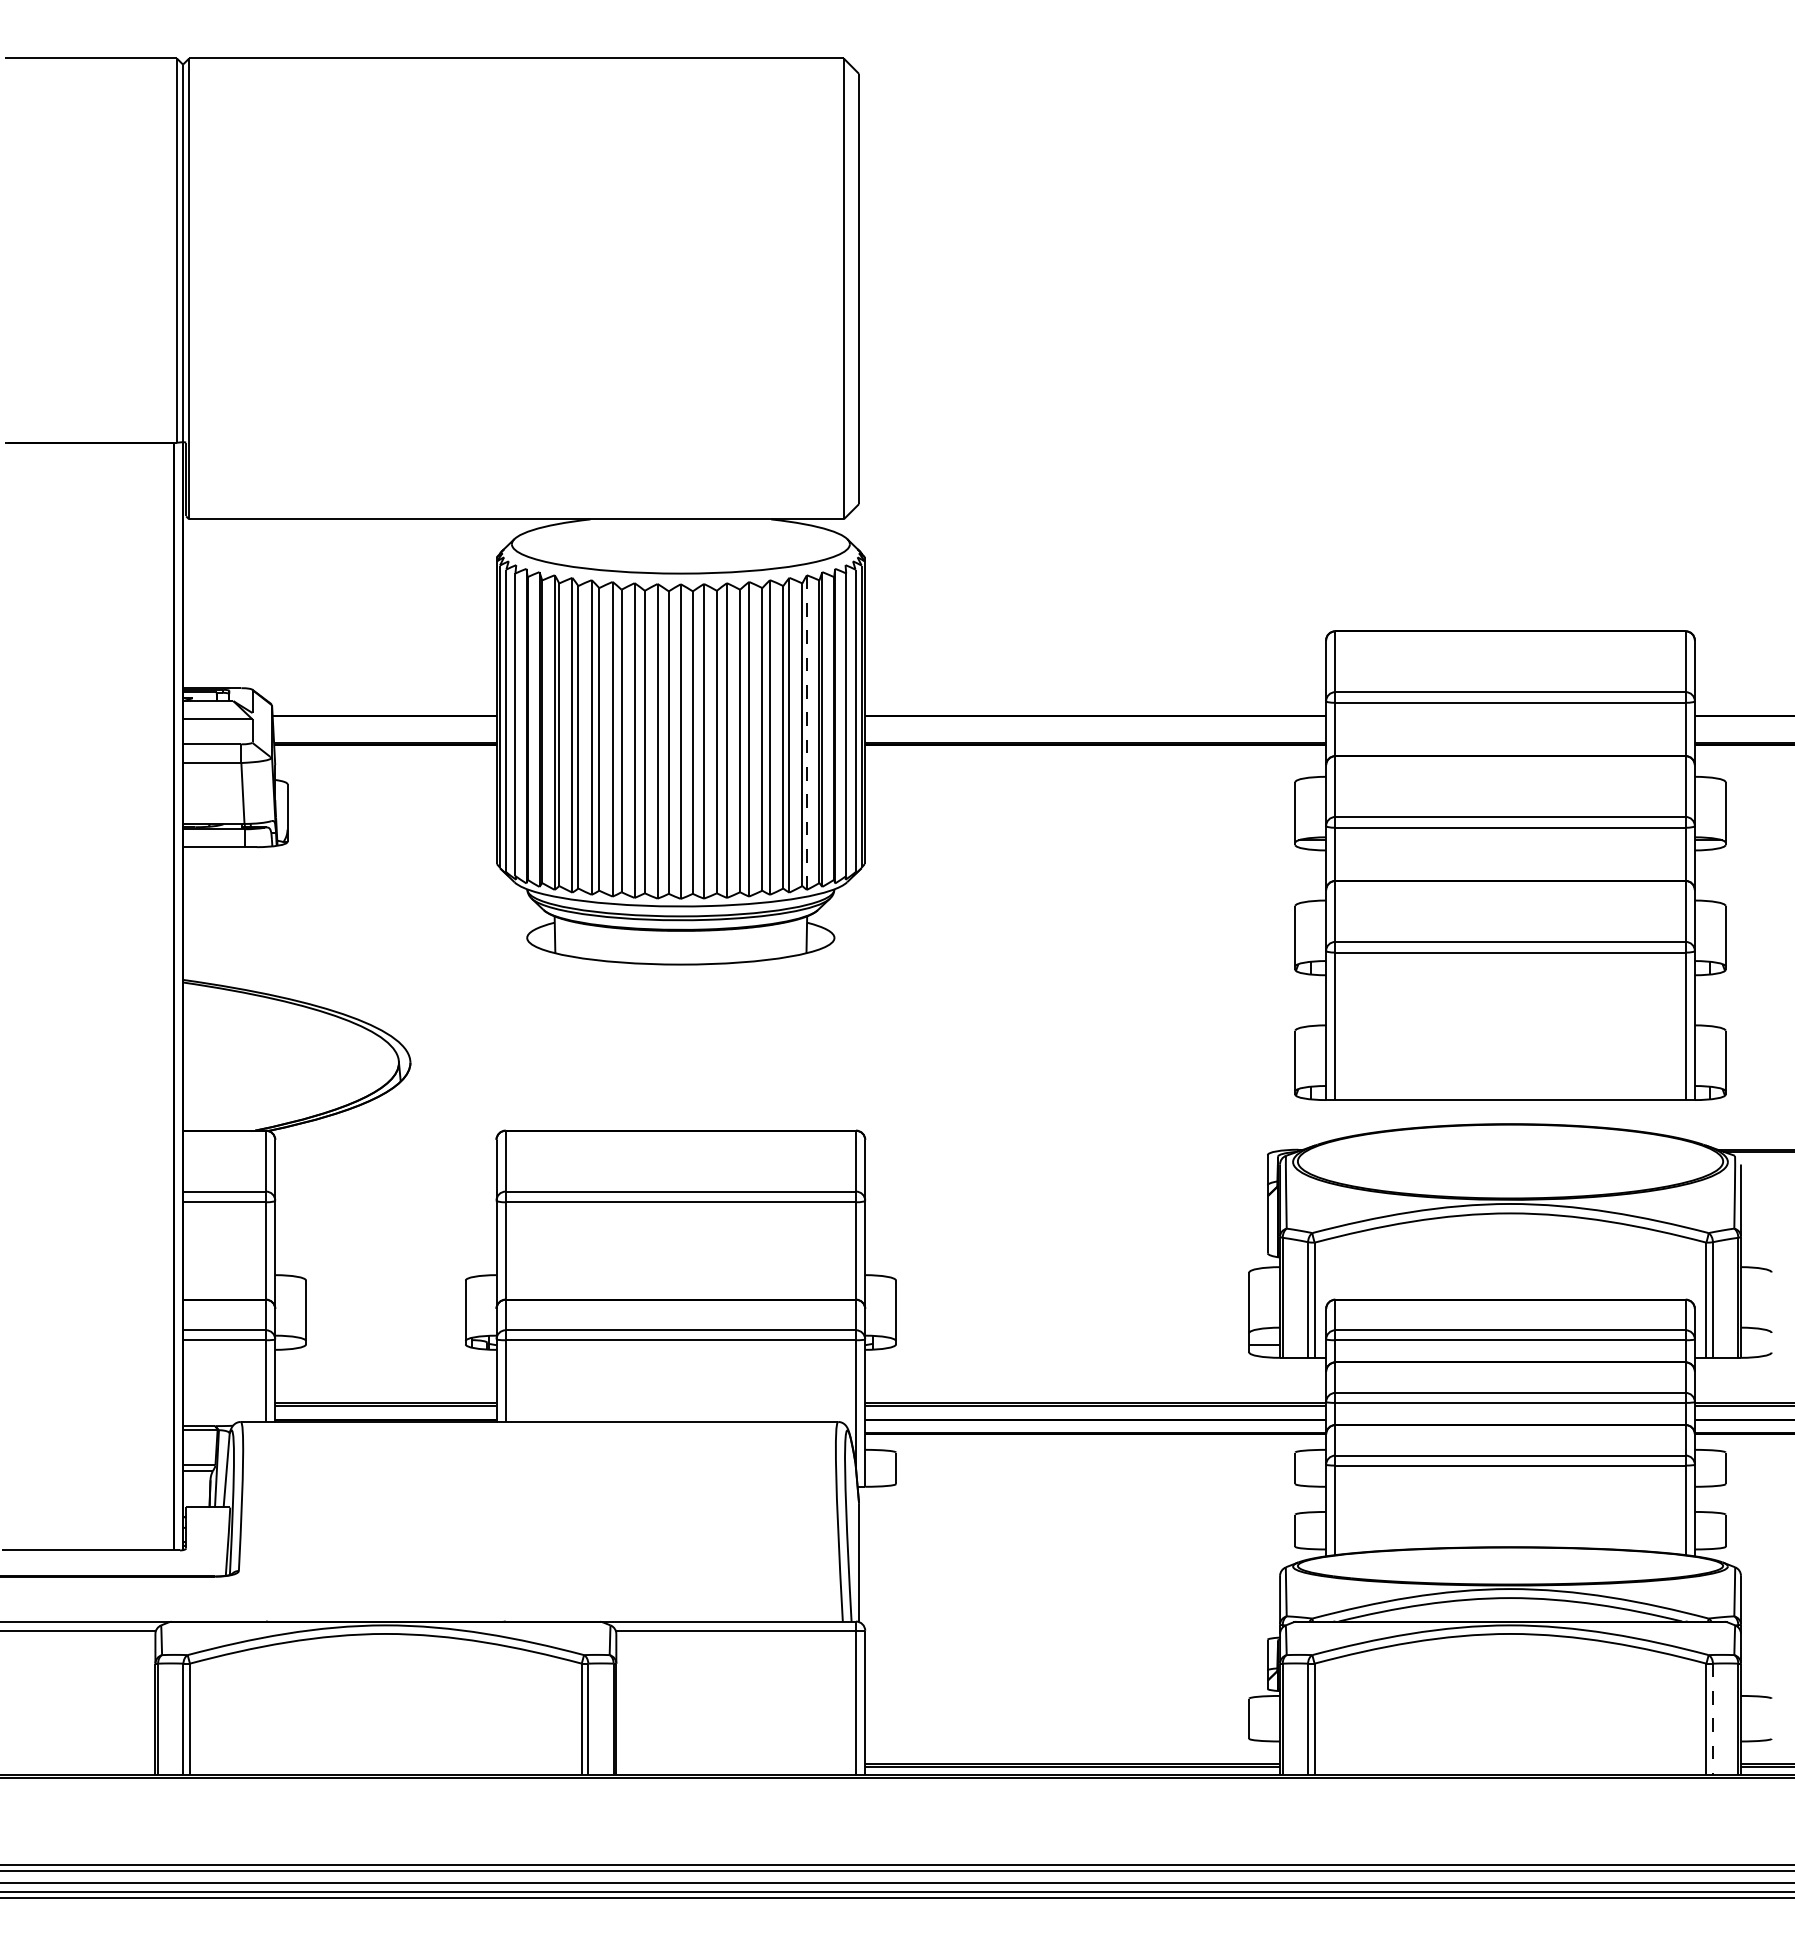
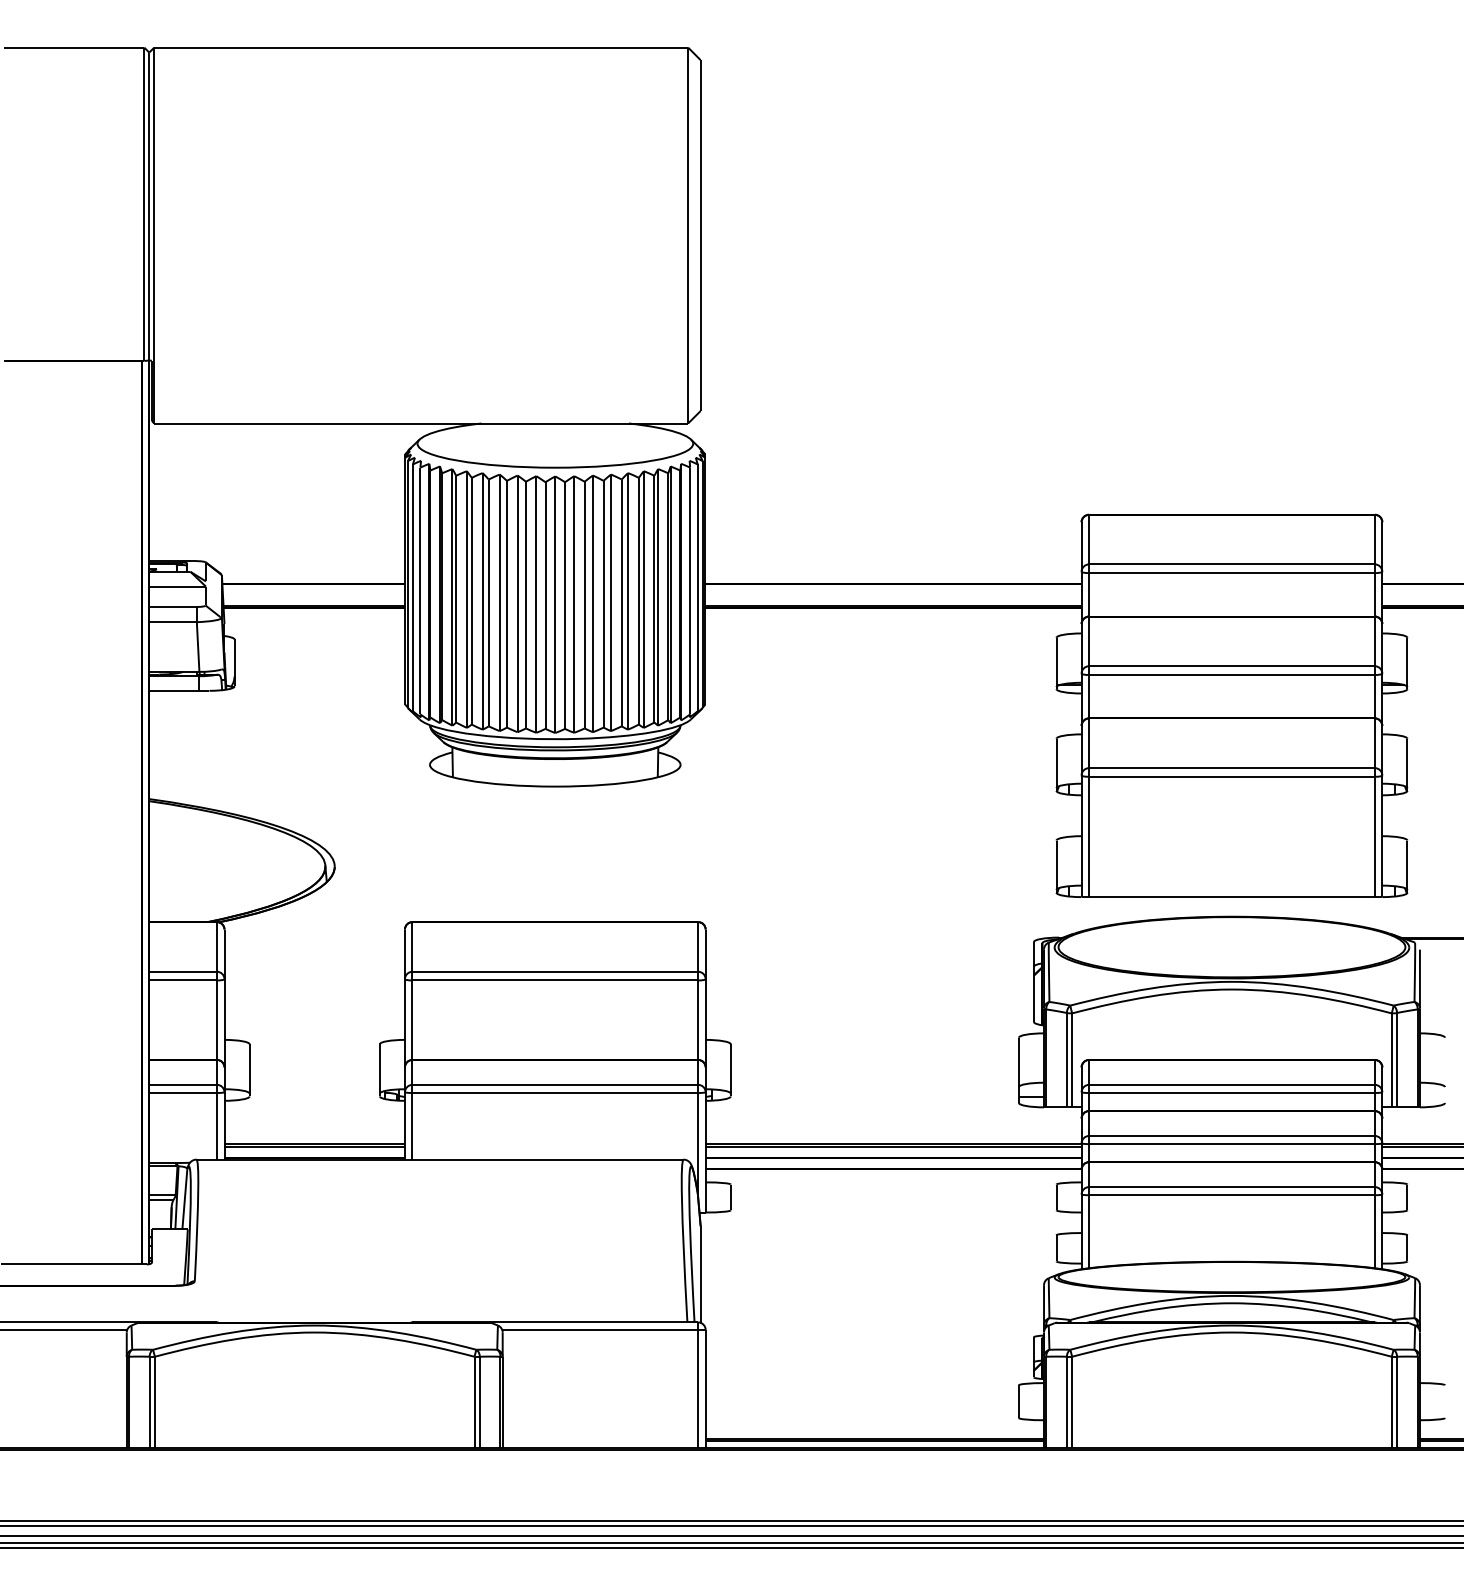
line: (806, 732) -> (657, 597), dashed -> solid
line: (1712, 1719) -> (1396, 1402), dashed -> solid

